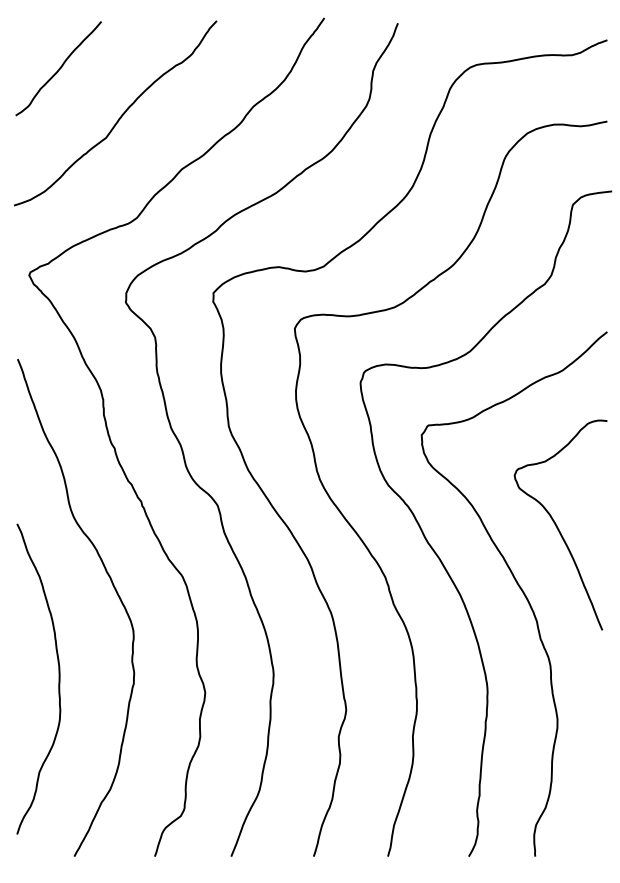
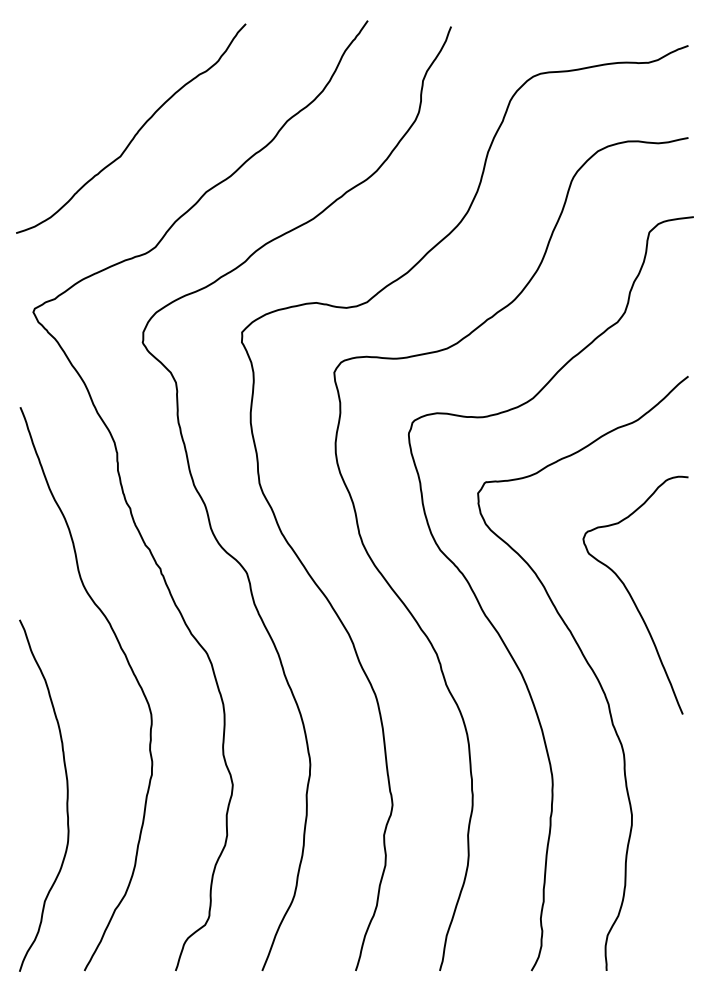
curve: (59, 68) -> (67, 77), removed
curve: (58, 678) -> (66, 795), moved

